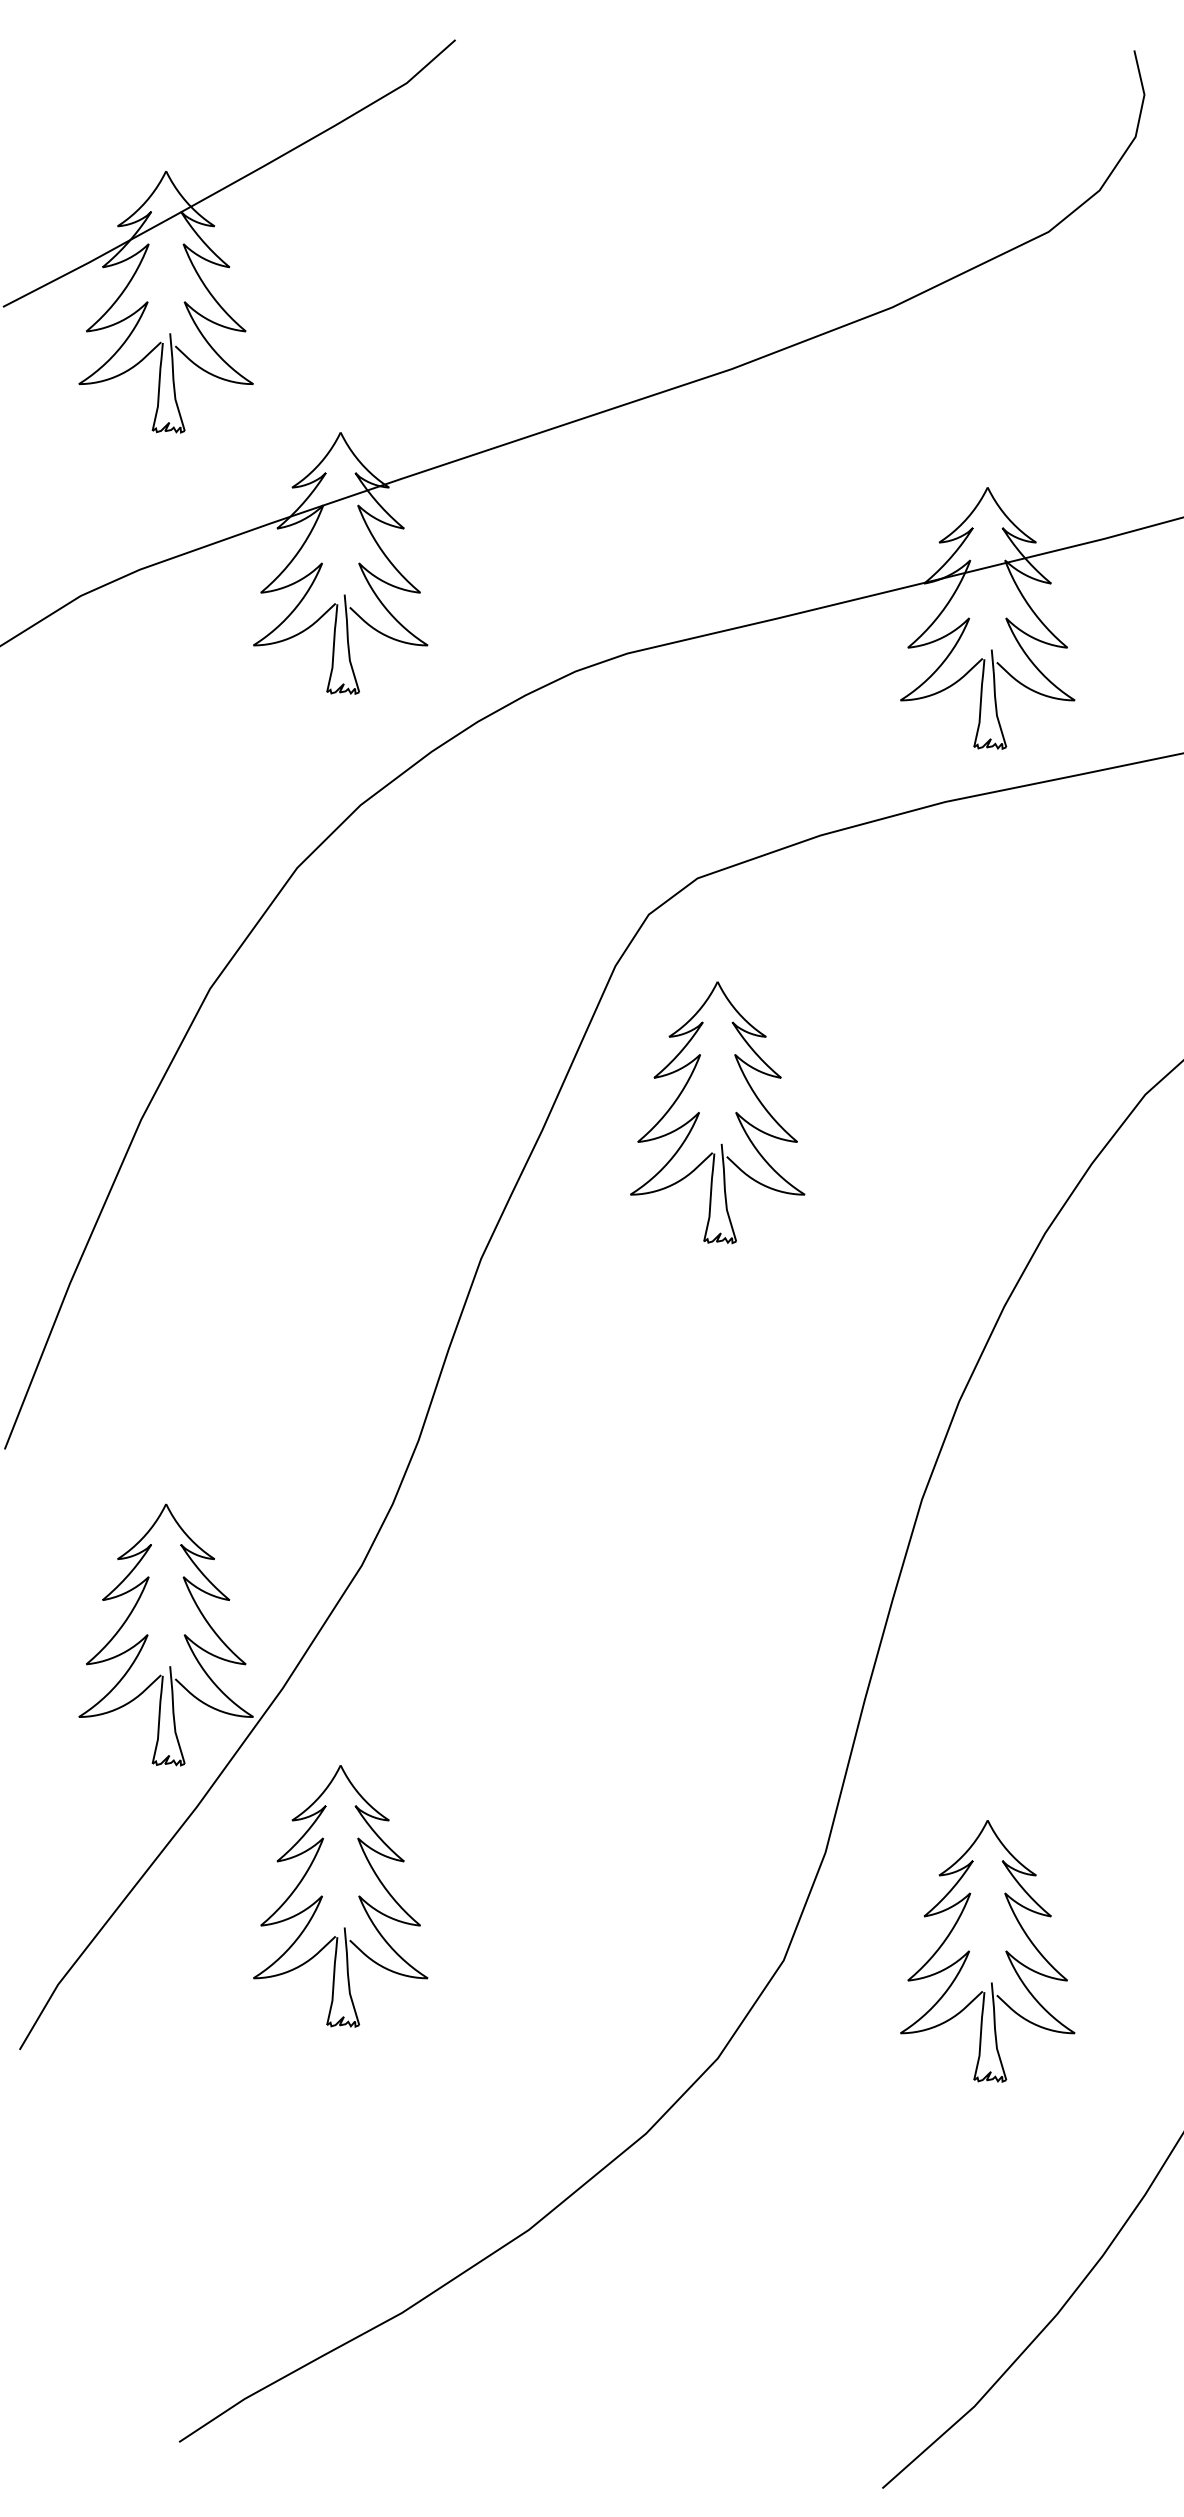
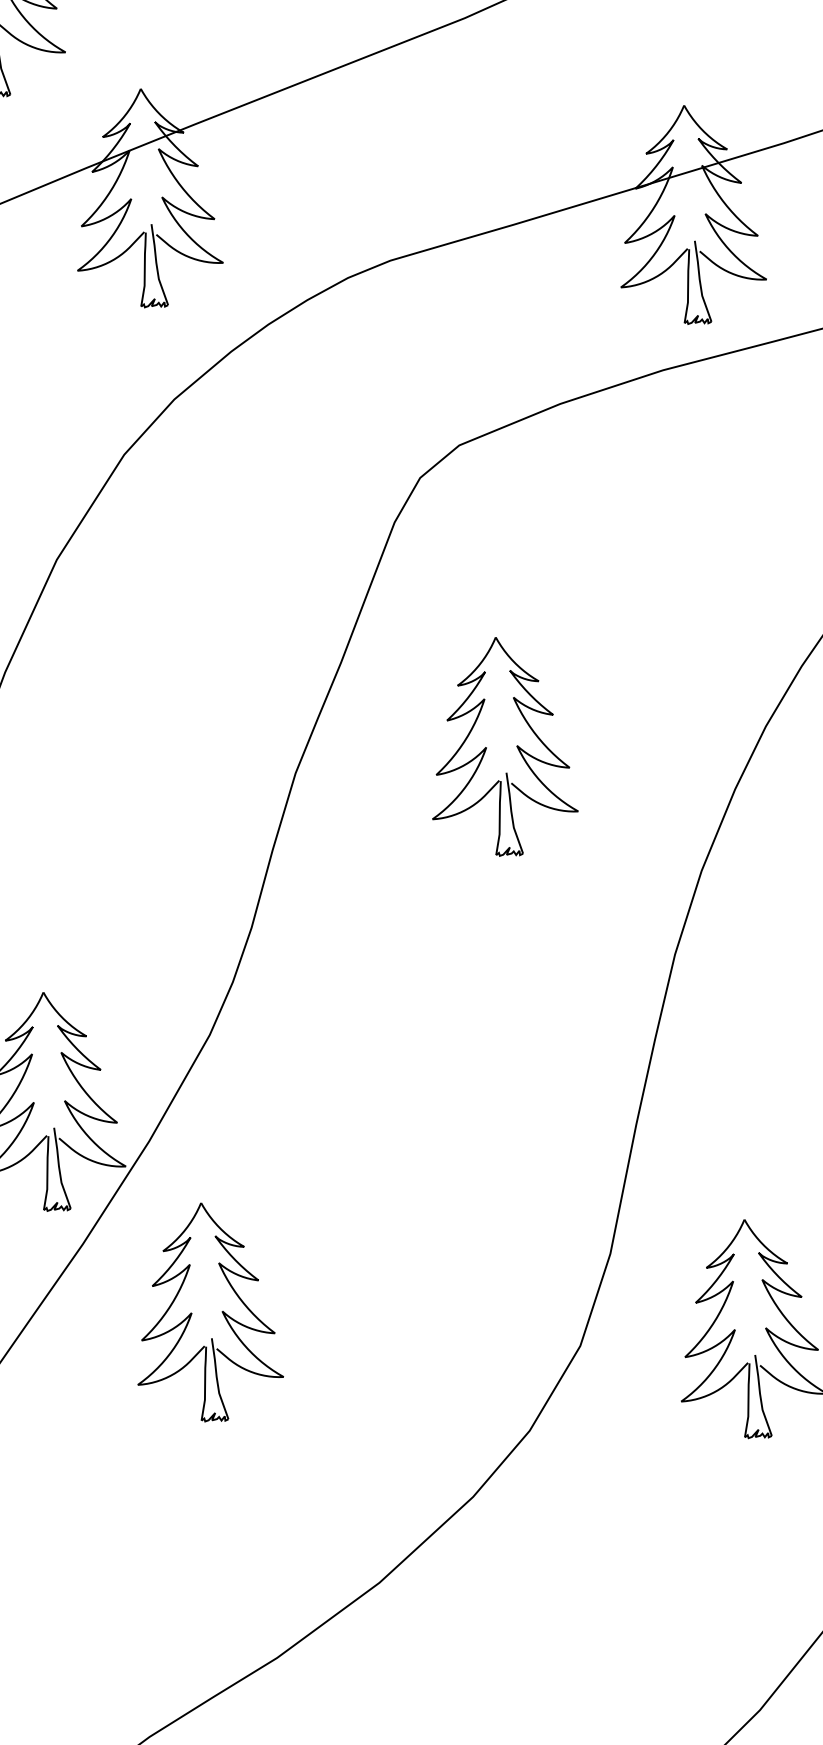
part: (699, 1112) -> (486, 747), moved

